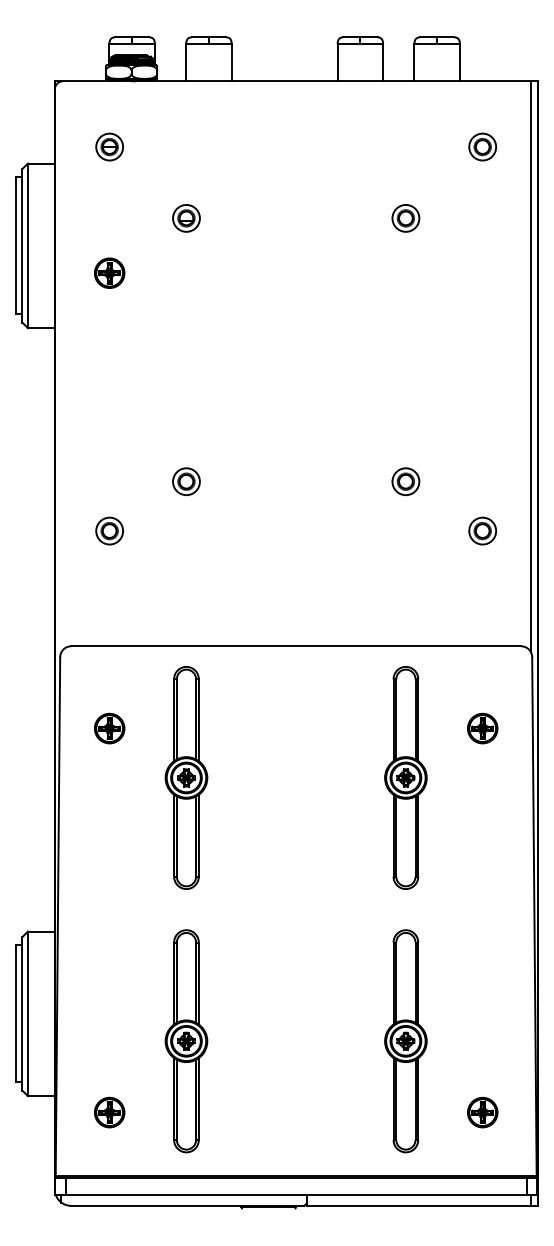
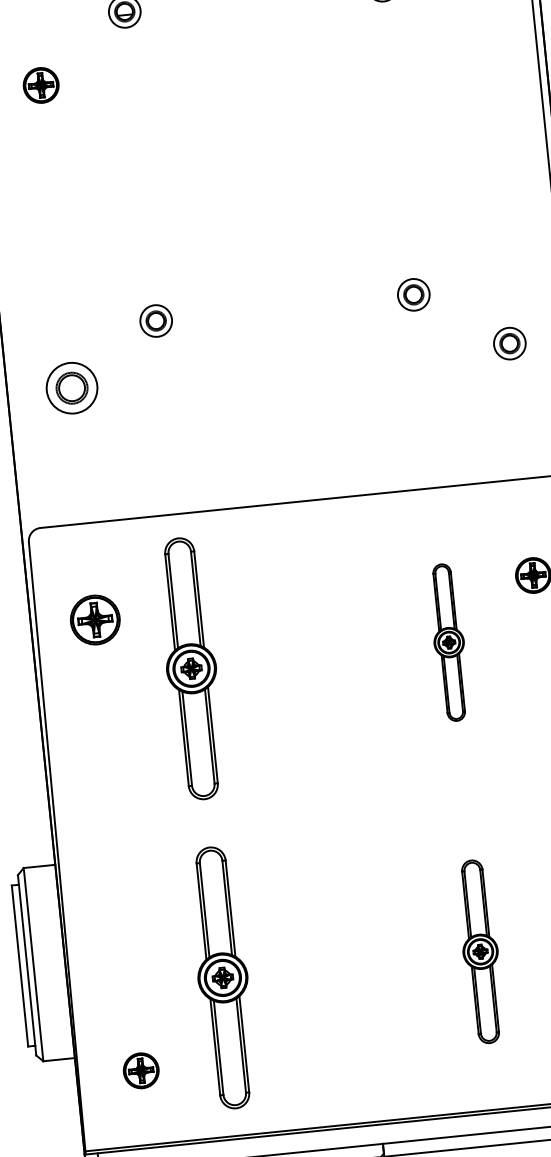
part: (109, 530) -> (71, 387), size x1.6
part: (109, 728) -> (95, 619), size x1.4
part: (405, 777) -> (448, 642), size x0.6
part: (405, 1041) -> (480, 952), size x0.7

